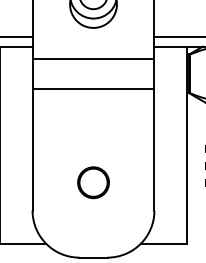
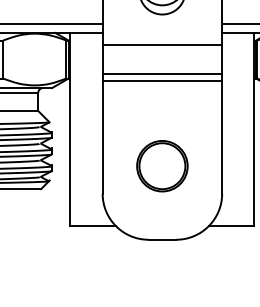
line: (93, 96) -> (162, 81), added
part: (93, 182) -> (162, 166), size x1.67

